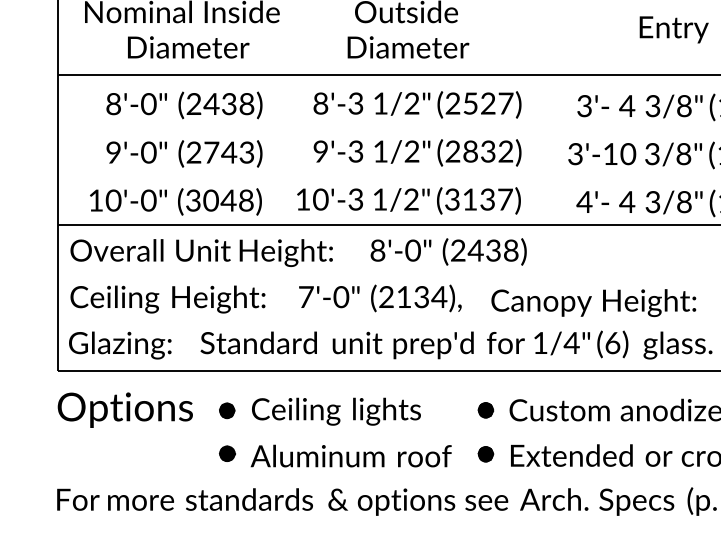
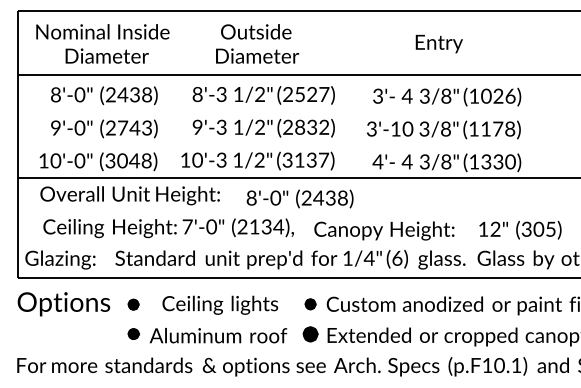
text: (447, 251) -> (299, 198), moved
text: (200, 252) -> (129, 195), moved
text: (167, 299) -> (109, 228), moved
text: (336, 410) -> (220, 304), moved
part: (485, 454) -> (310, 334), size x1.4

